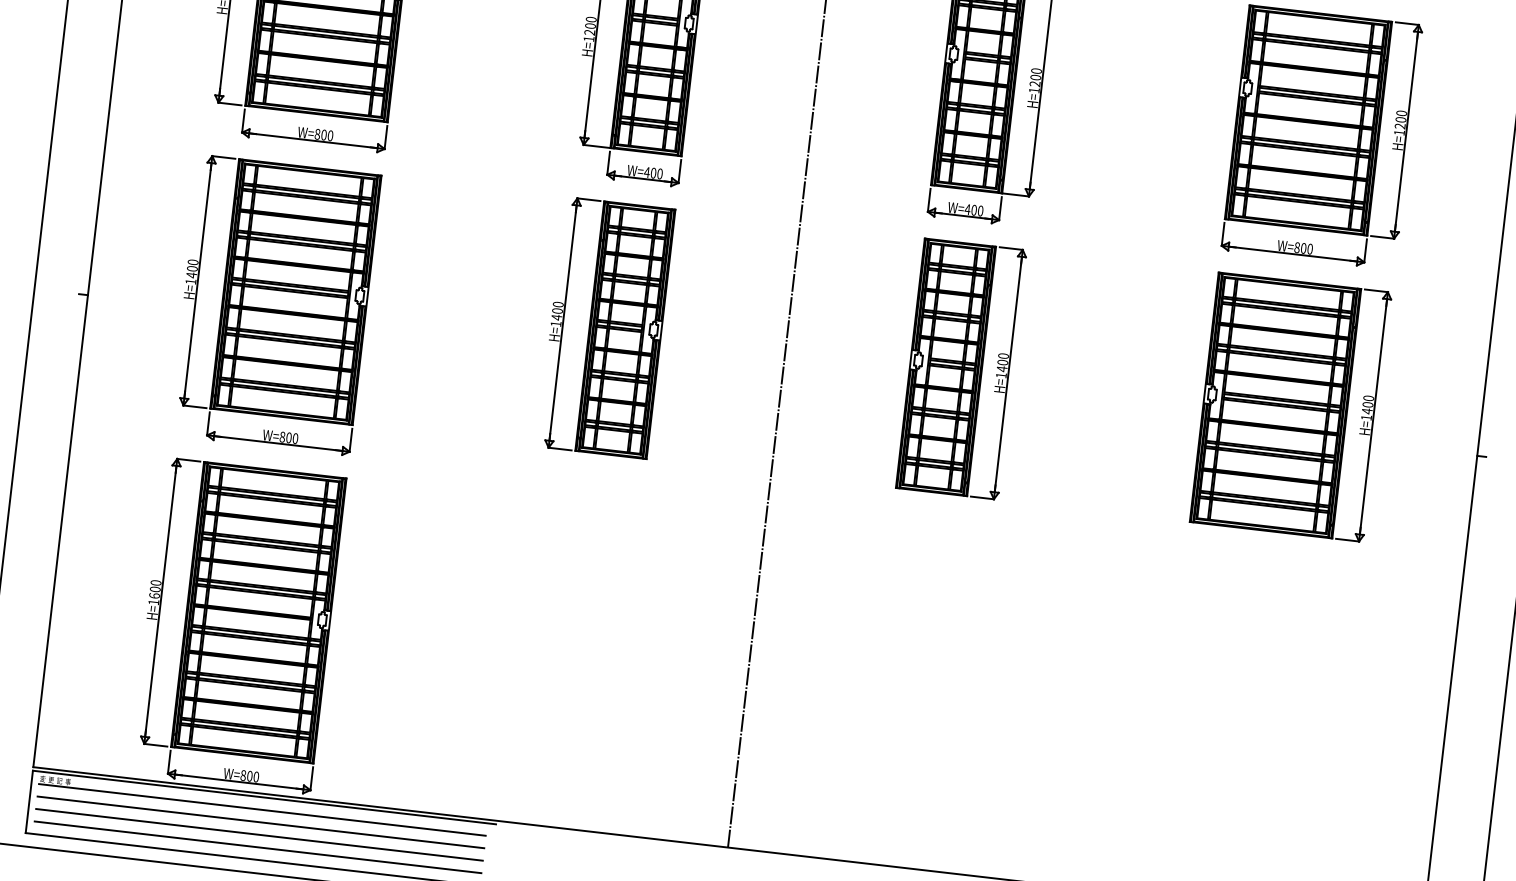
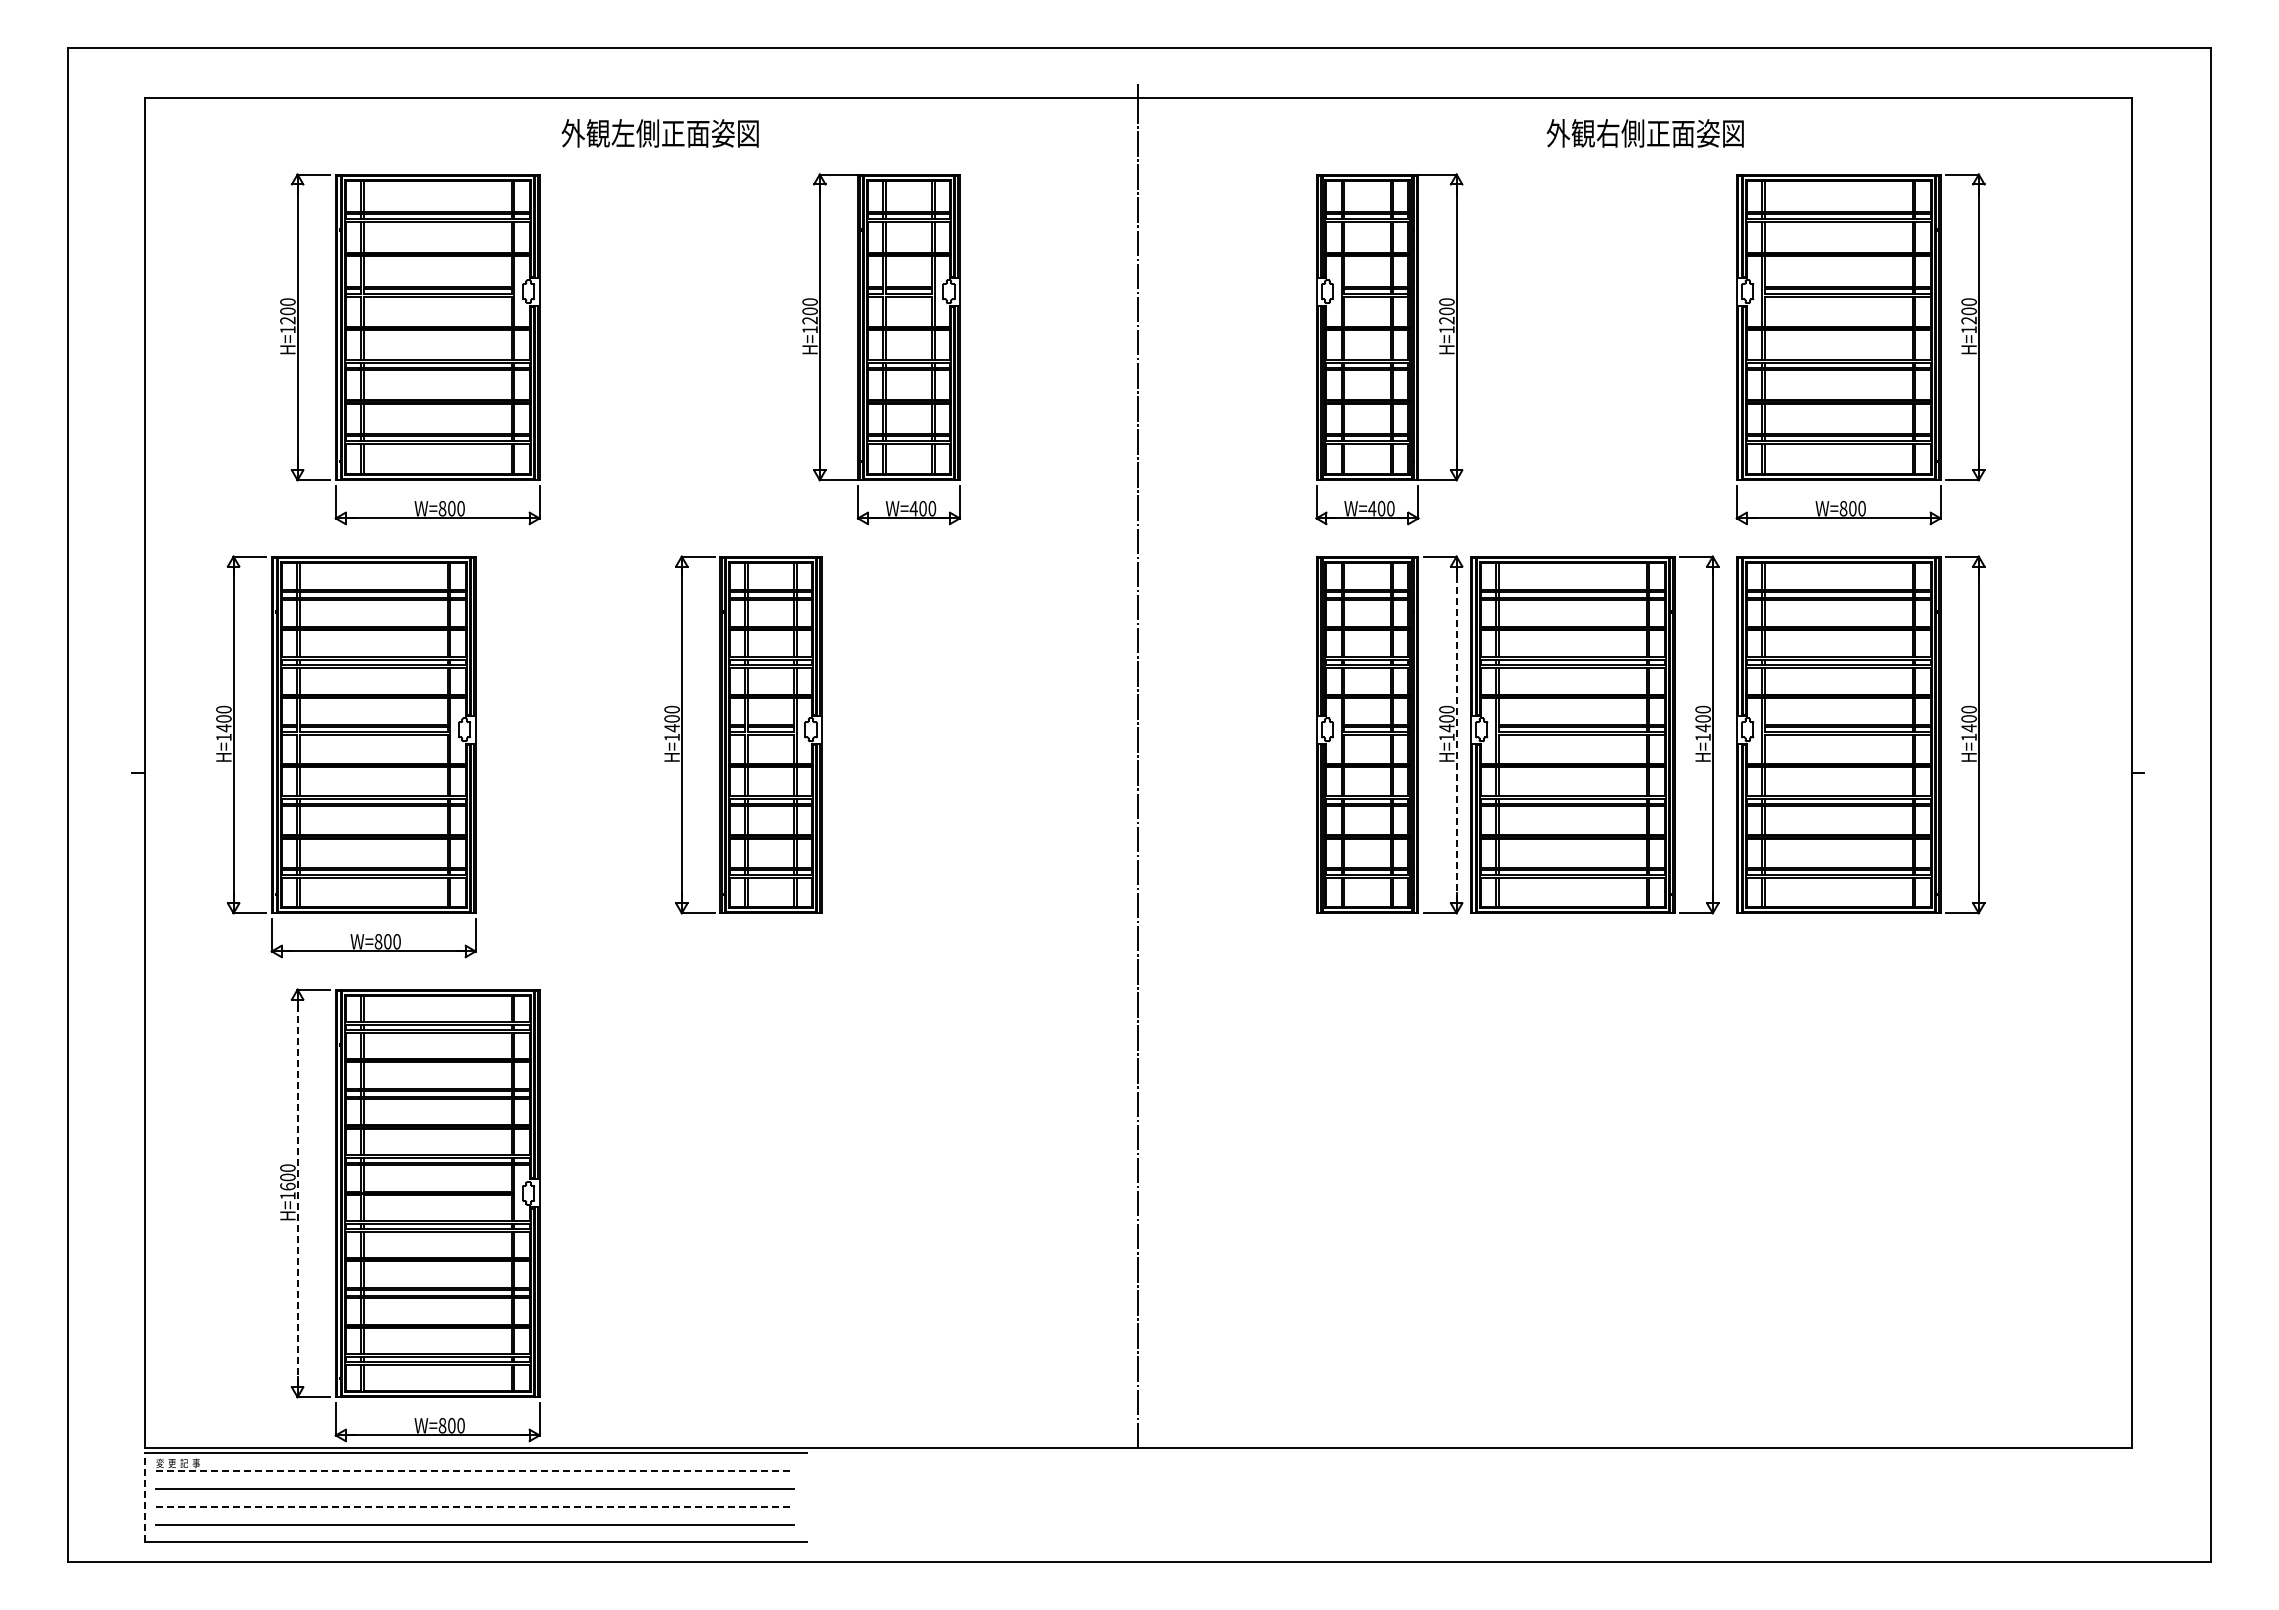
part: (275, 305) -> (346, 756), moved
part: (606, 327) -> (743, 734), moved
line: (1008, 374) -> (1456, 734), solid -> dashed
part: (1104, 385) -> (1594, 734), added
line: (160, 600) -> (297, 1192), solid -> dashed
line: (29, 801) -> (144, 1497), solid -> dashed
line: (262, 810) -> (475, 1471), solid -> dashed
line: (259, 834) -> (475, 1506), solid -> dashed

